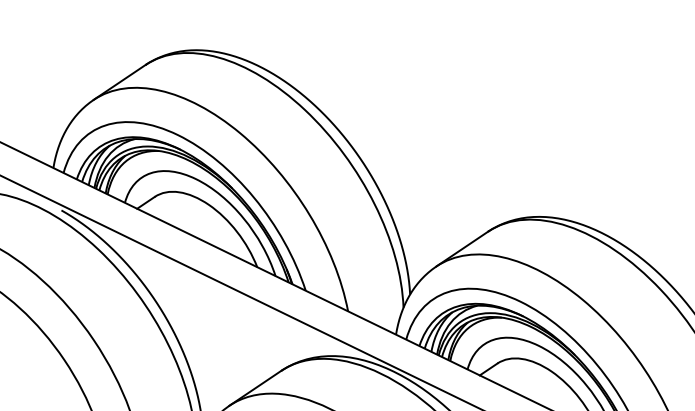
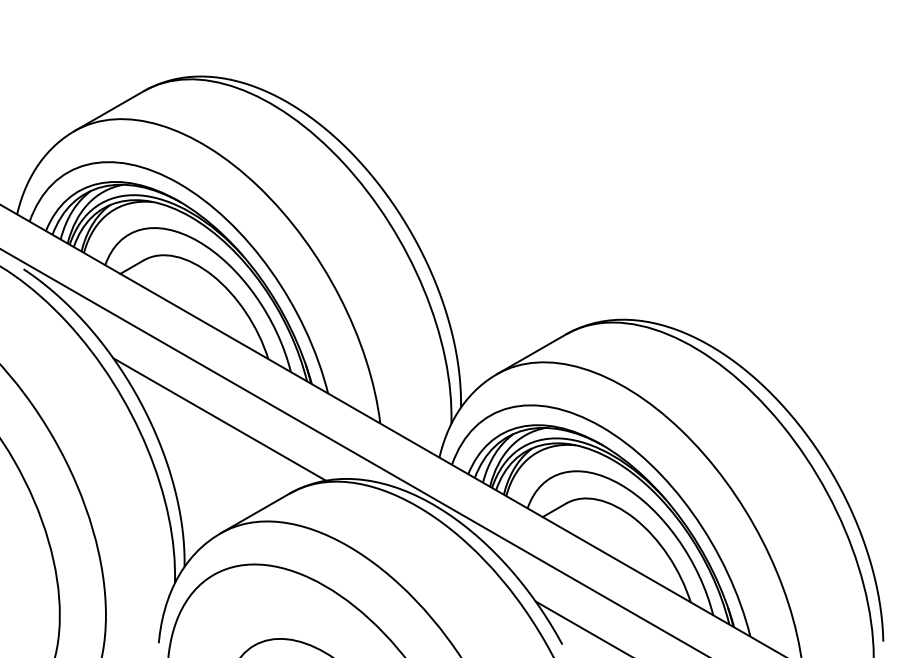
line: (222, 316) -> (219, 419), added

